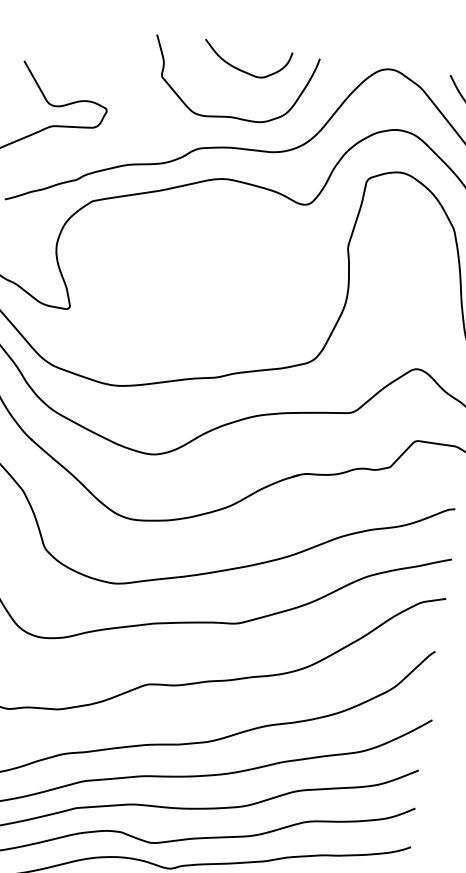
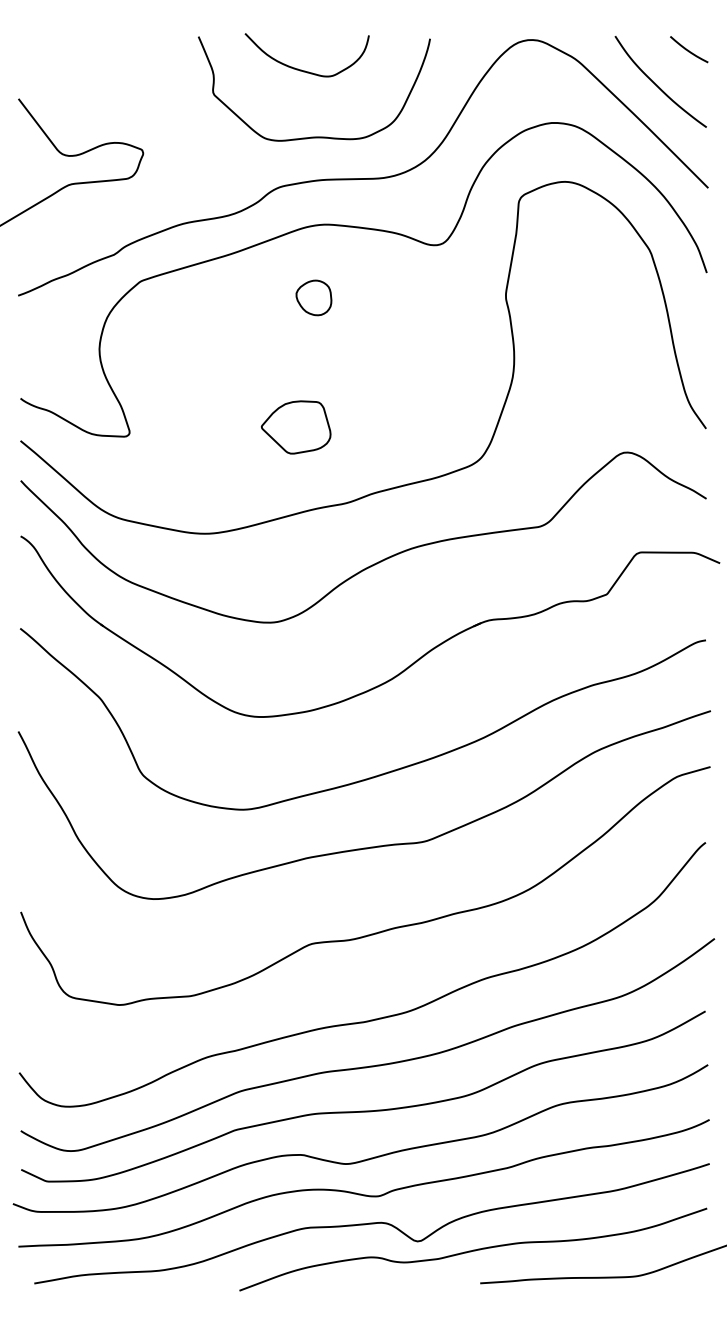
curve: (241, 70) -> (301, 69), moved
part: (212, 229) -> (313, 297), added
part: (187, 319) -> (295, 427), added

